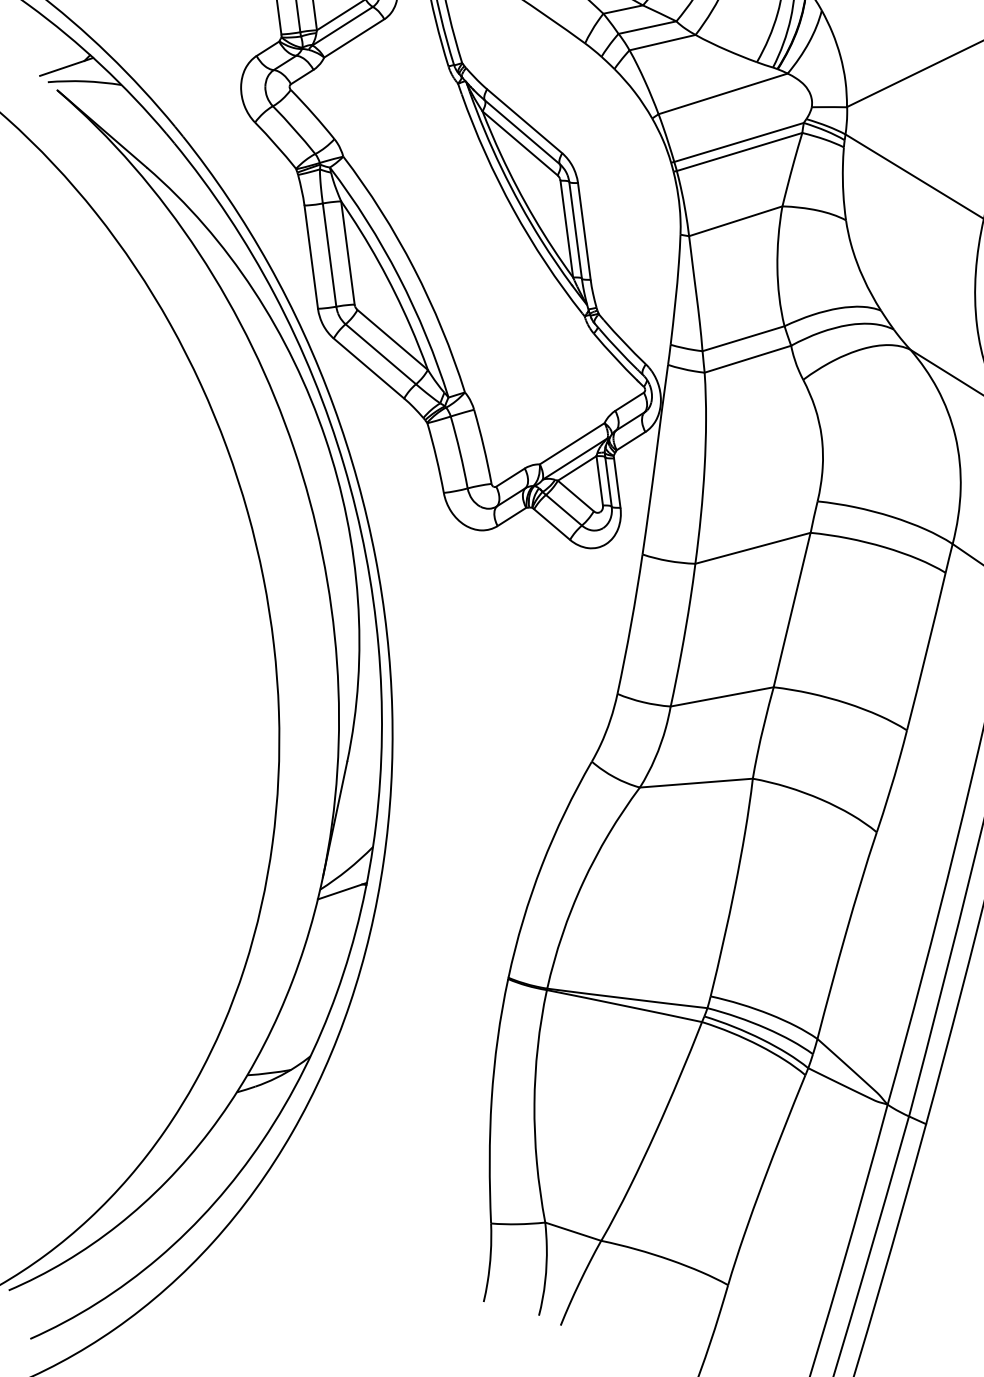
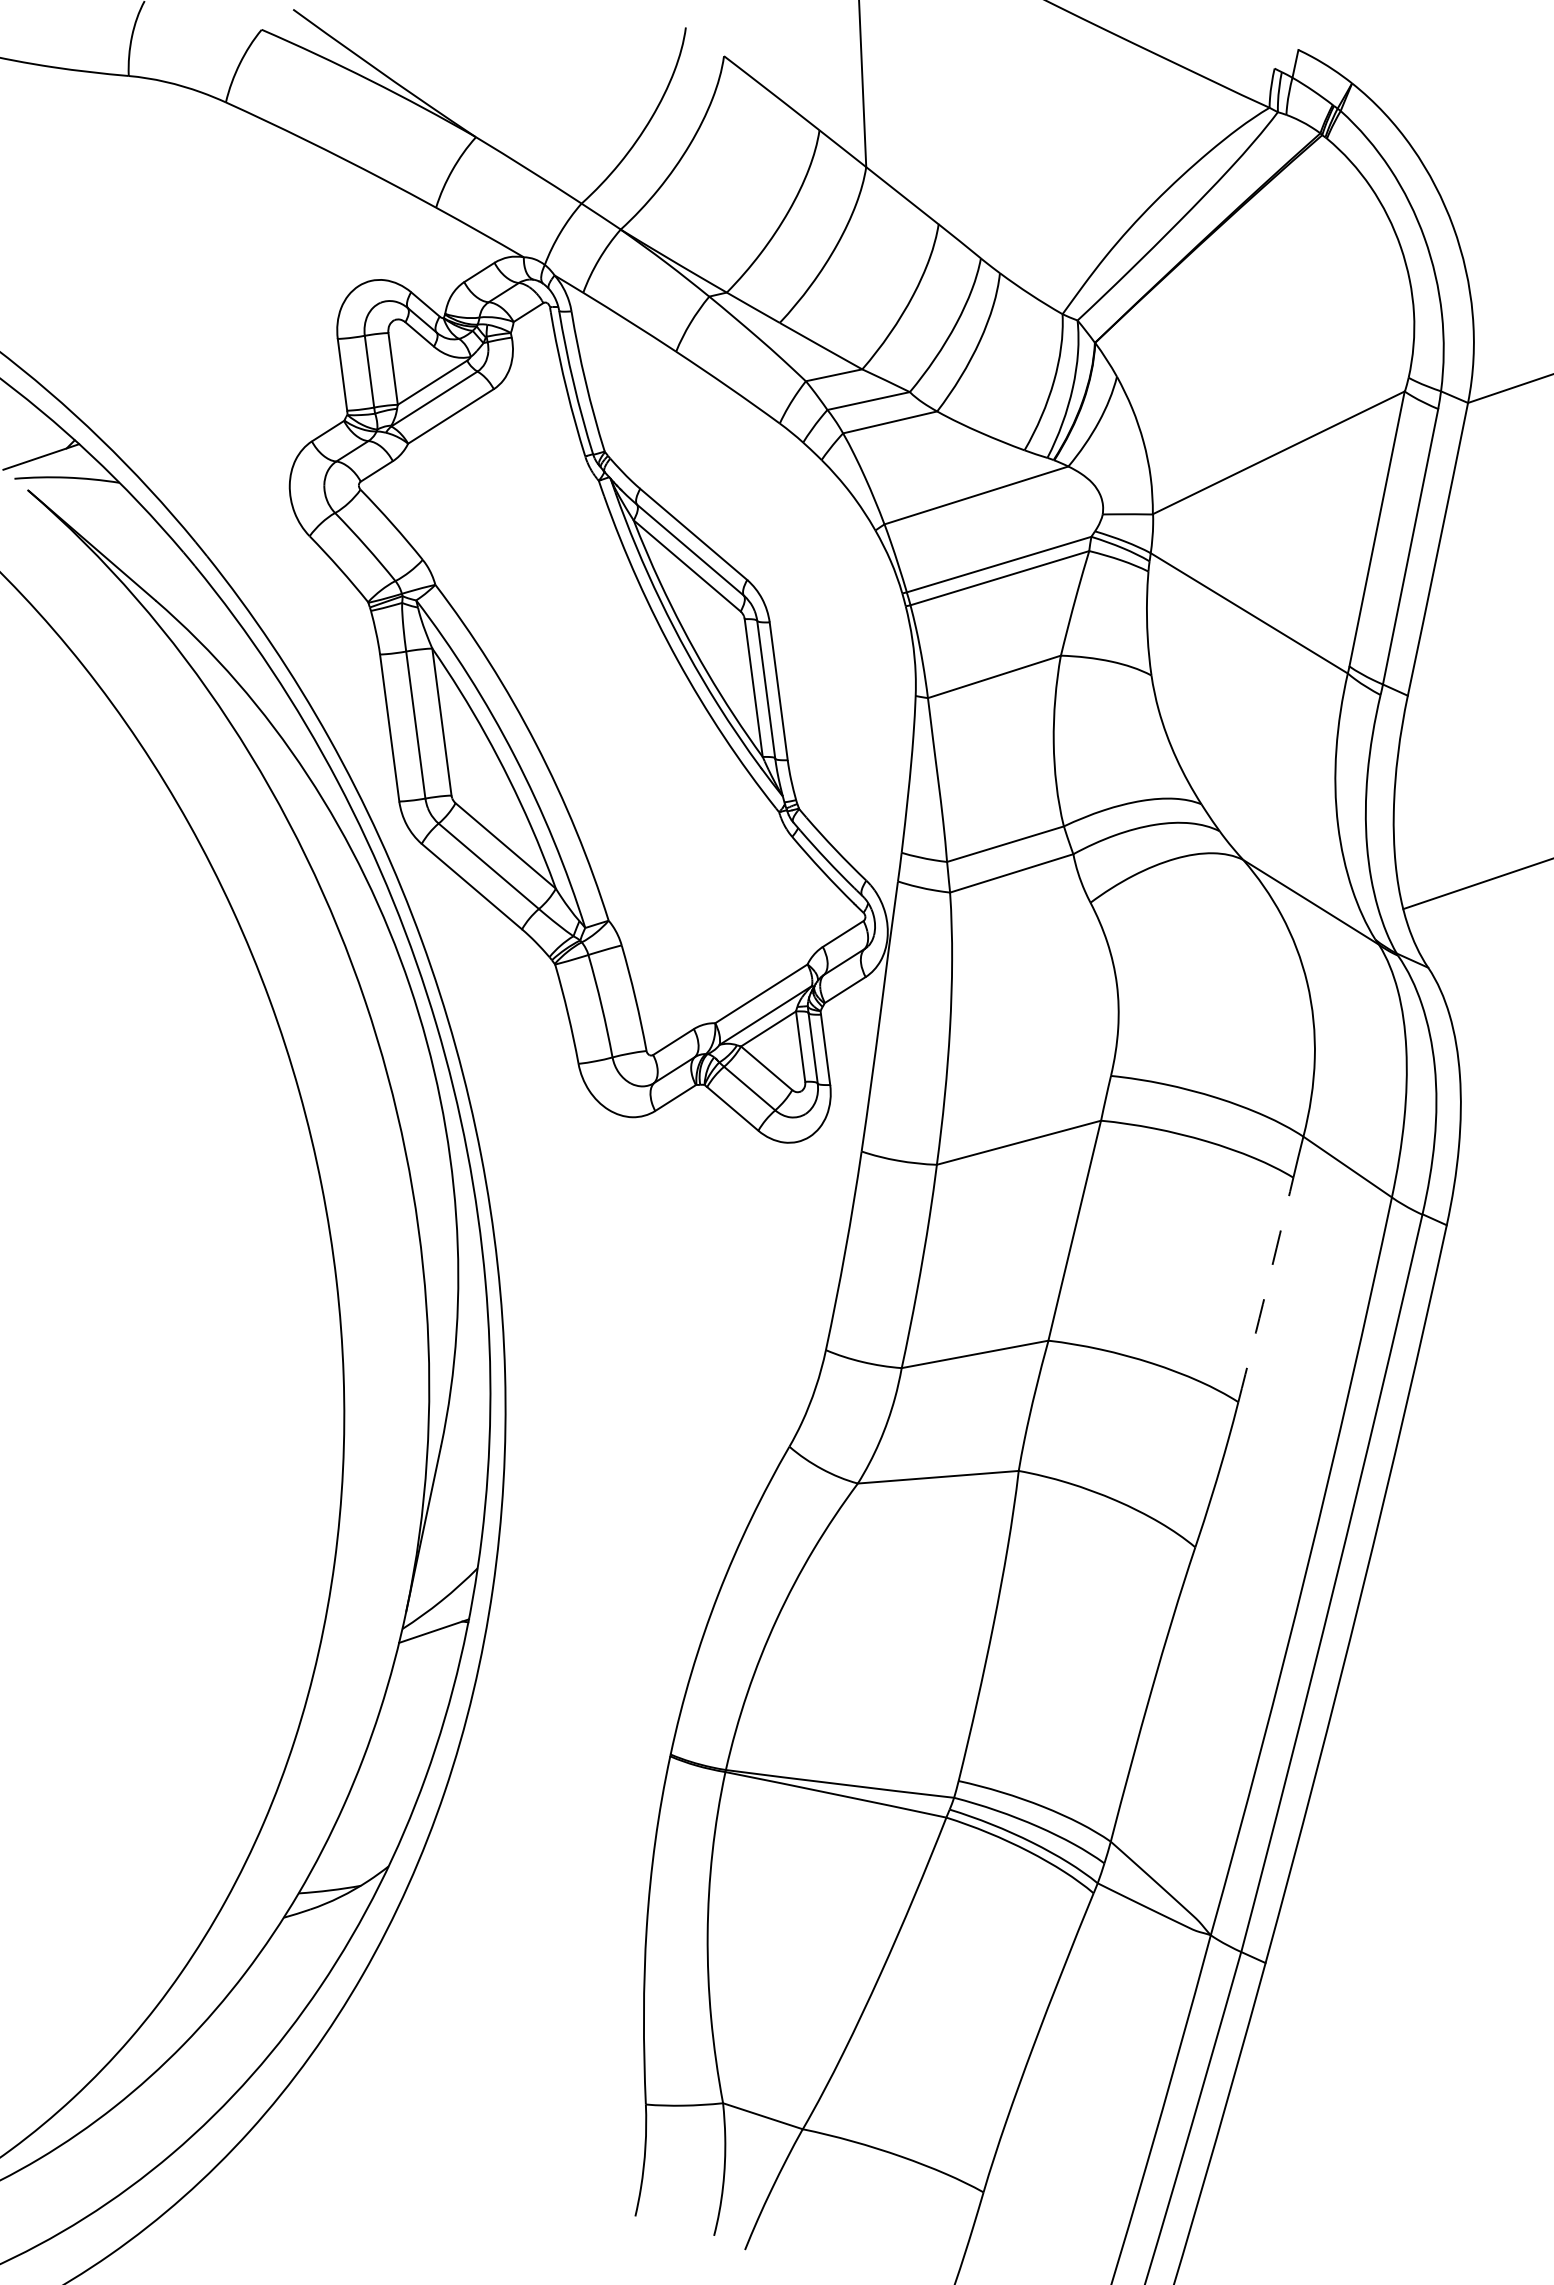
arc: (926, 652) -> (1266, 1290), solid -> dashed

